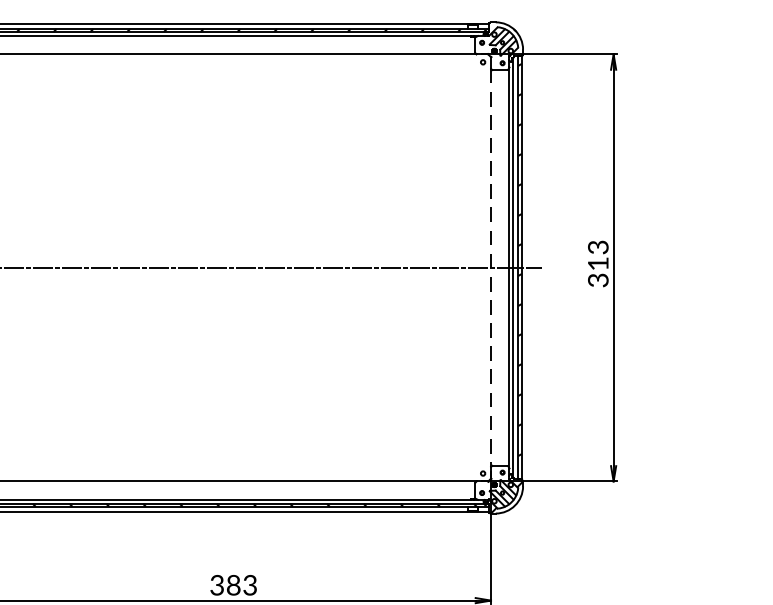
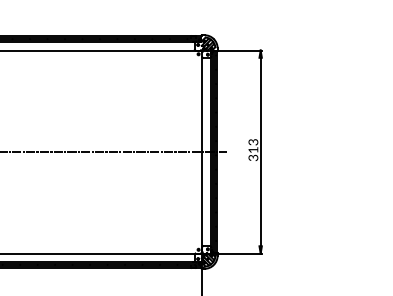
line: (491, 268) -> (202, 152), dashed -> solid

